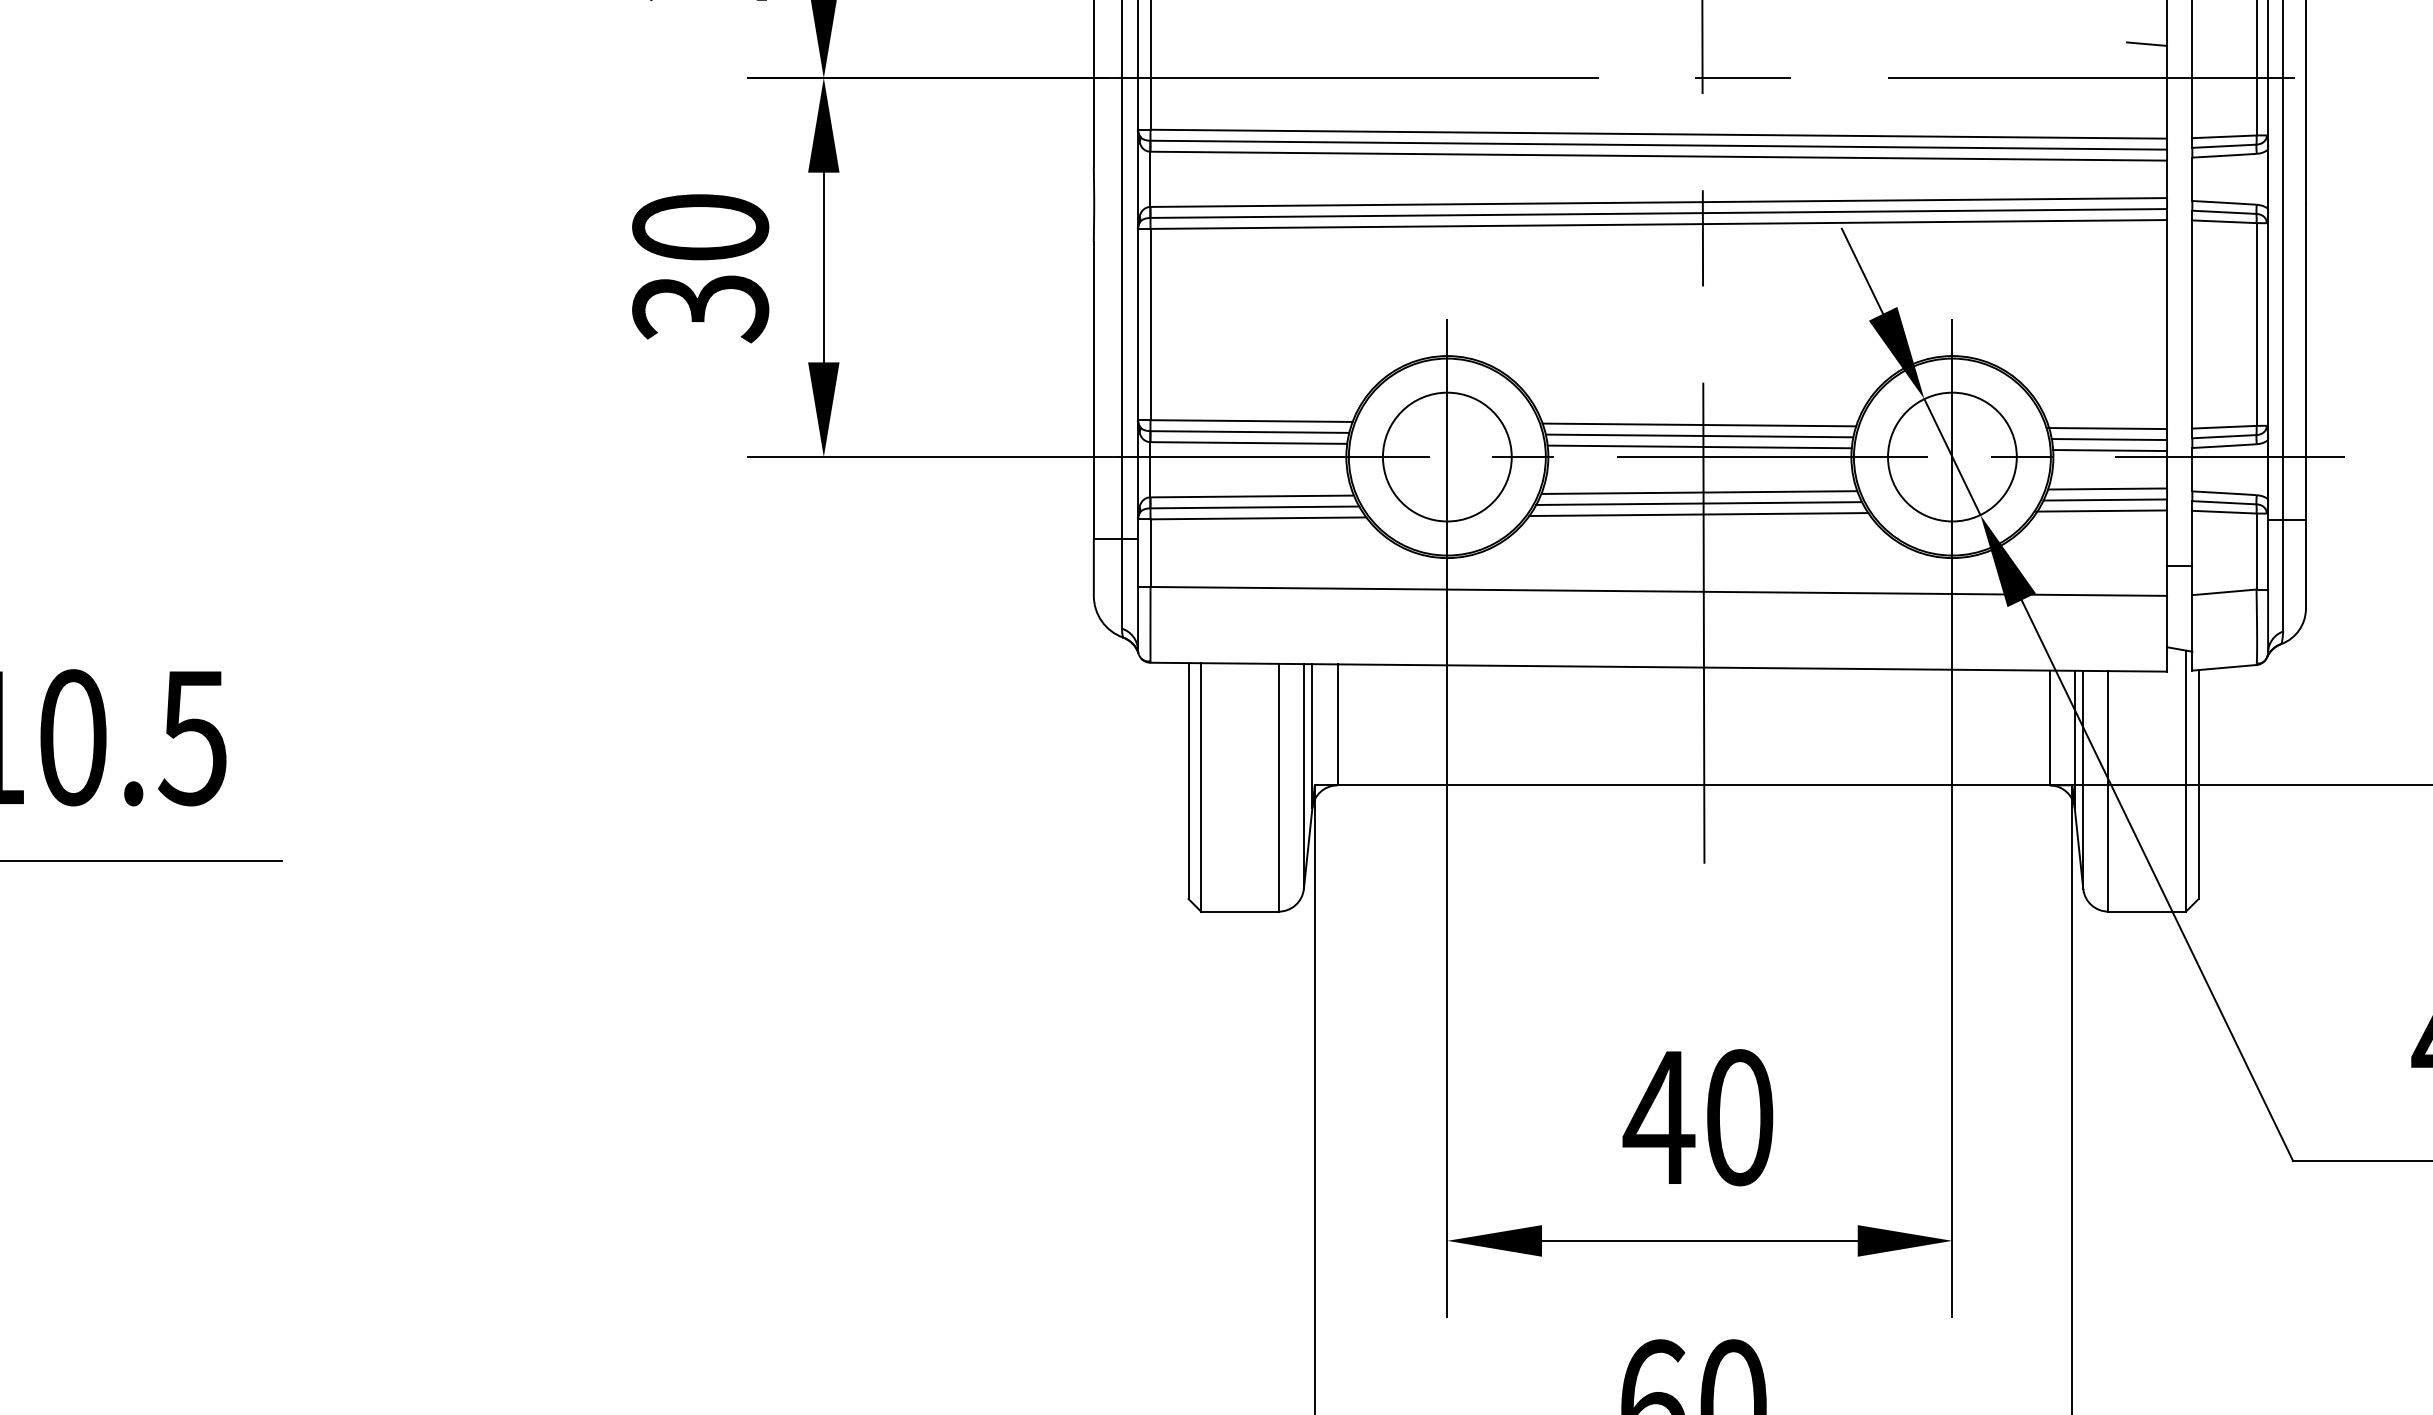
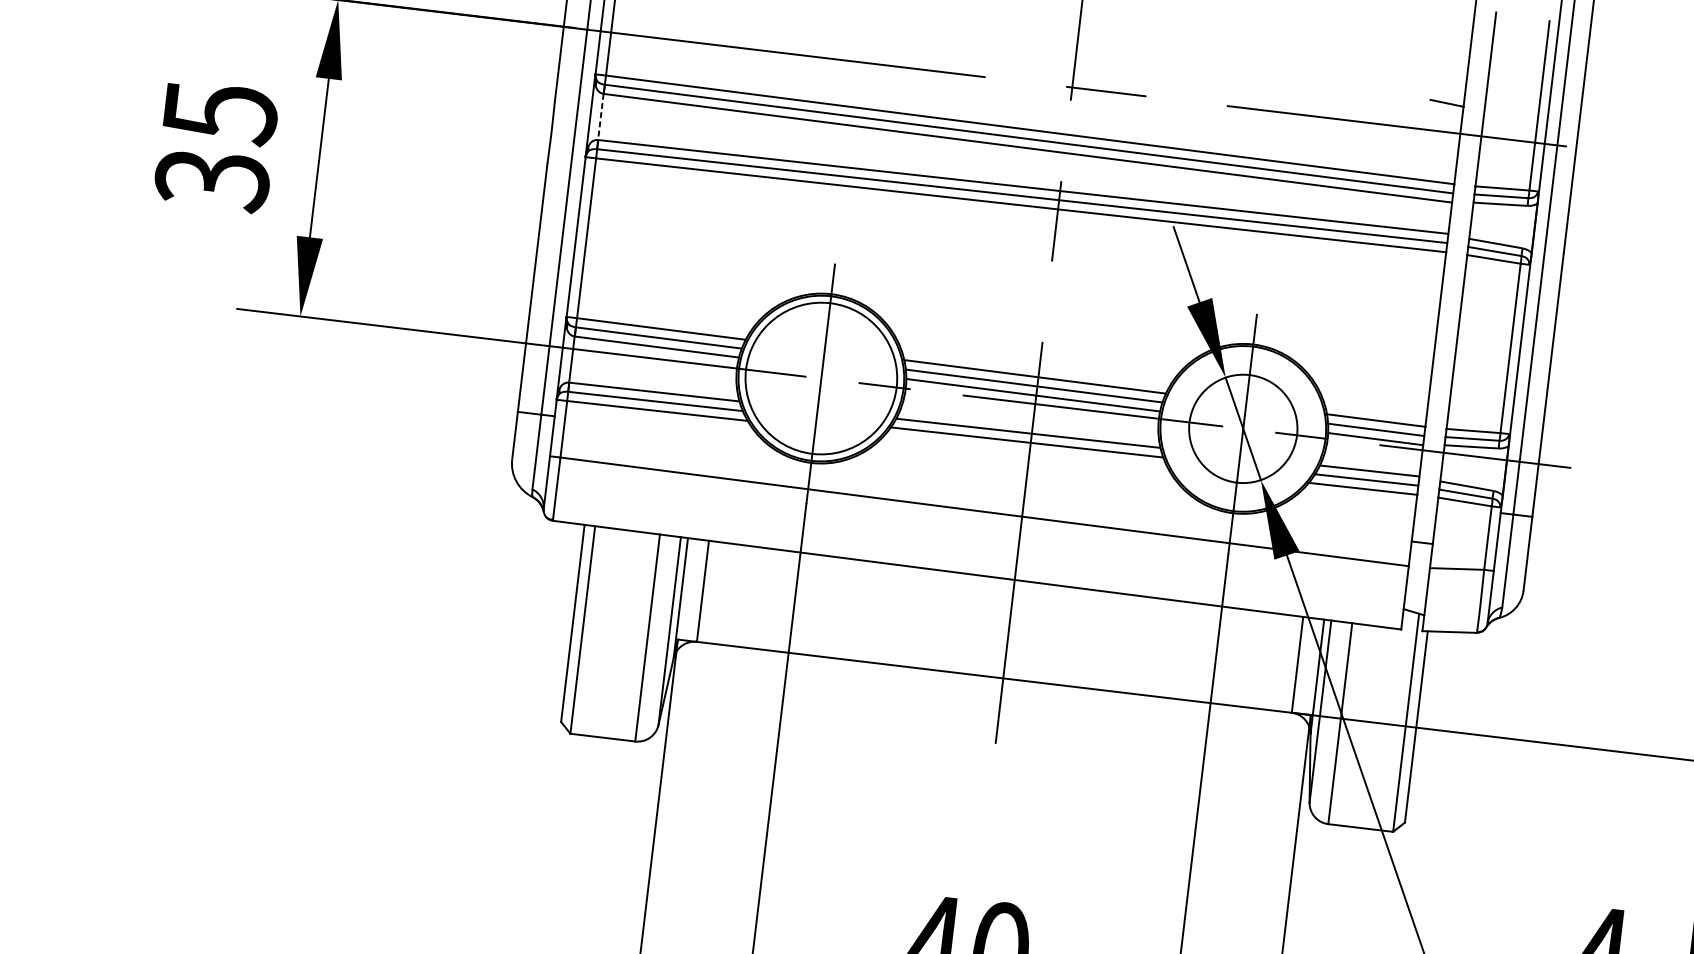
line: (1150, 180) -> (600, 117), solid -> dashed
text: (700, 228) -> (220, 113), 30 -> 35
circle: (1446, 456) -> (820, 377), size x1.4
line: (1698, 514) -> (1025, 451), removed

